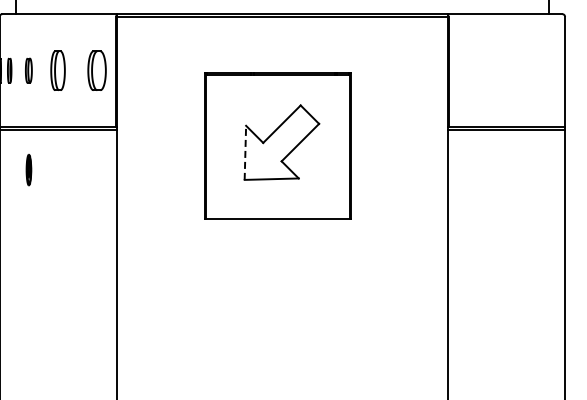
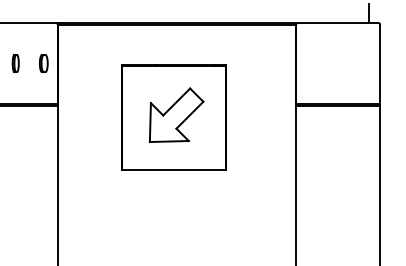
part: (57, 70) -> (15, 63), size x0.62
part: (96, 70) -> (43, 63), size x0.62
line: (245, 152) -> (150, 122), dashed -> solid

